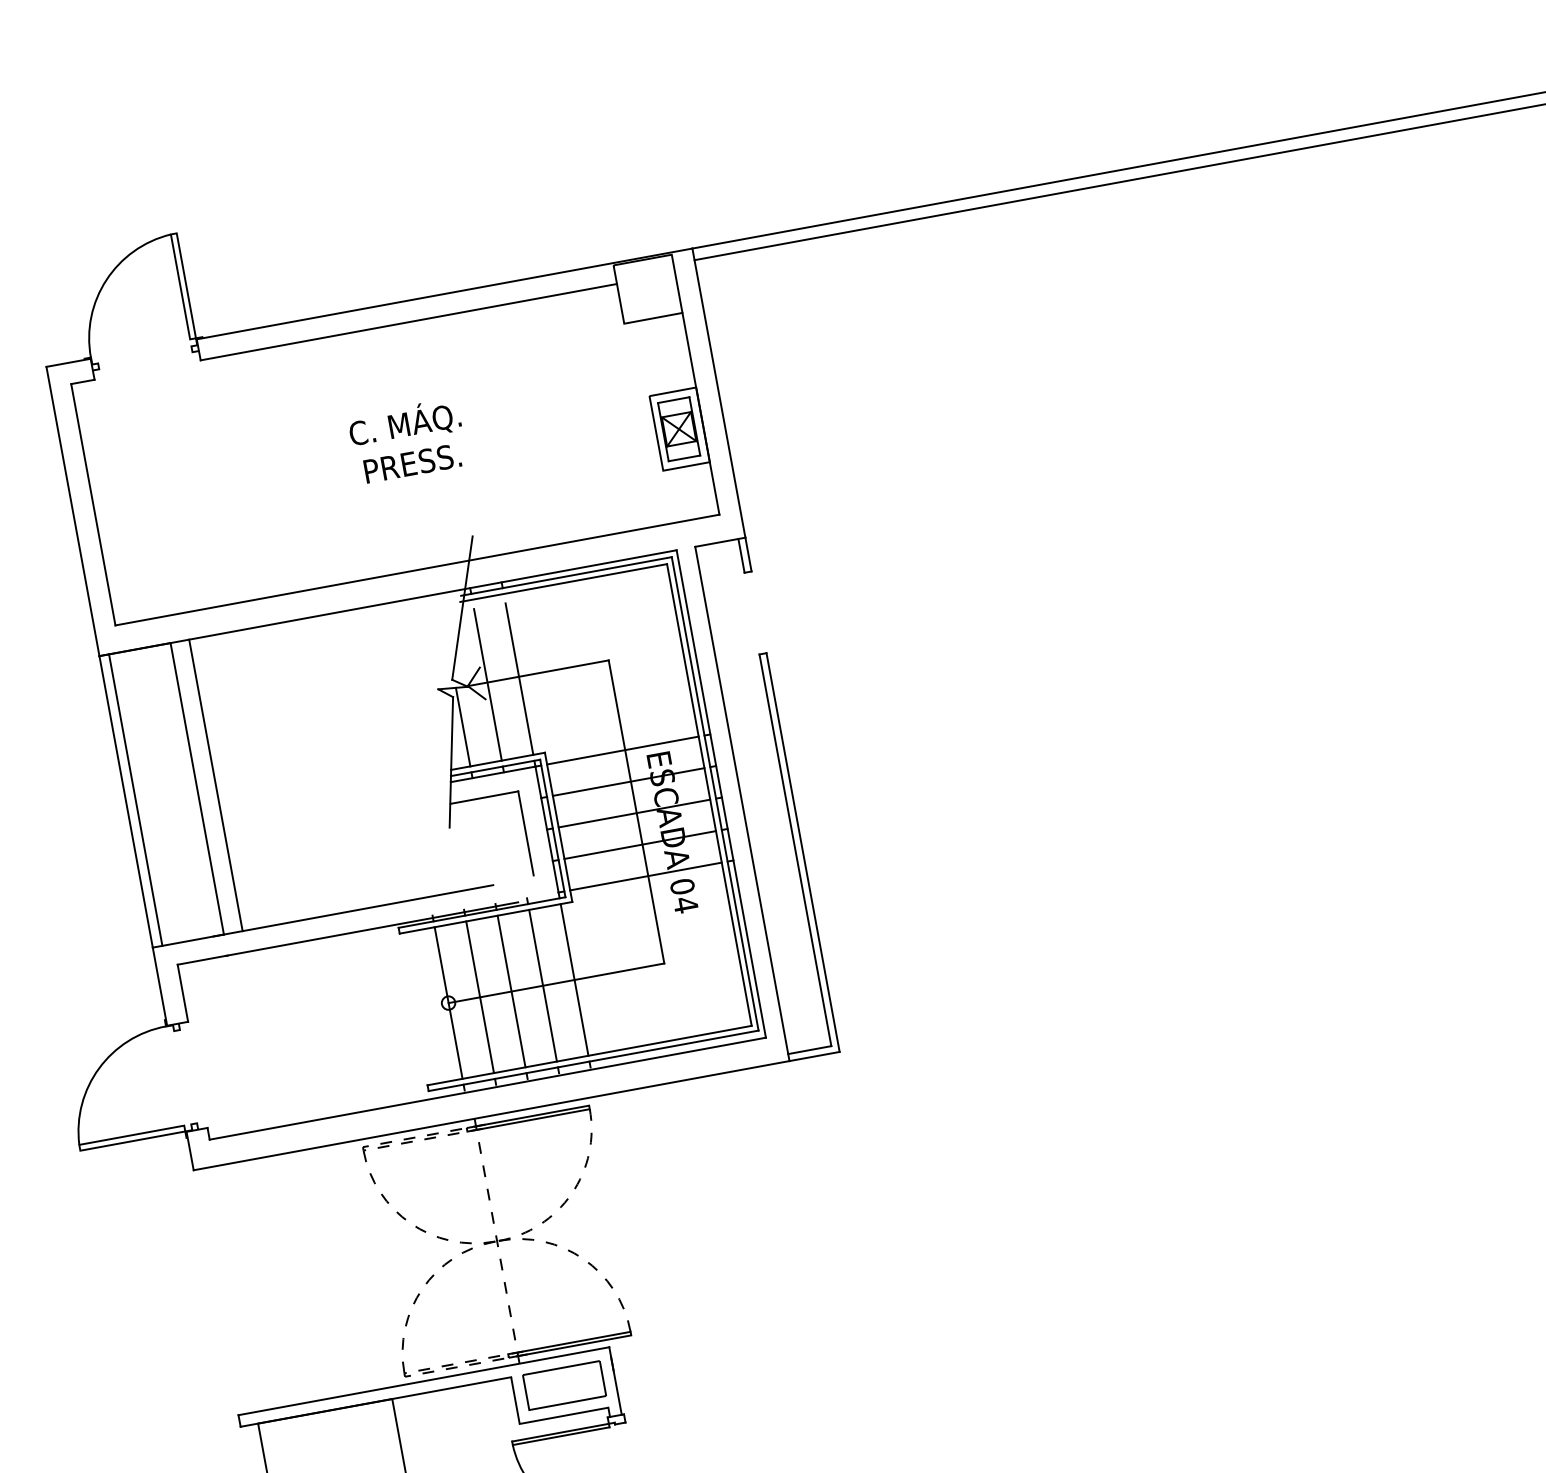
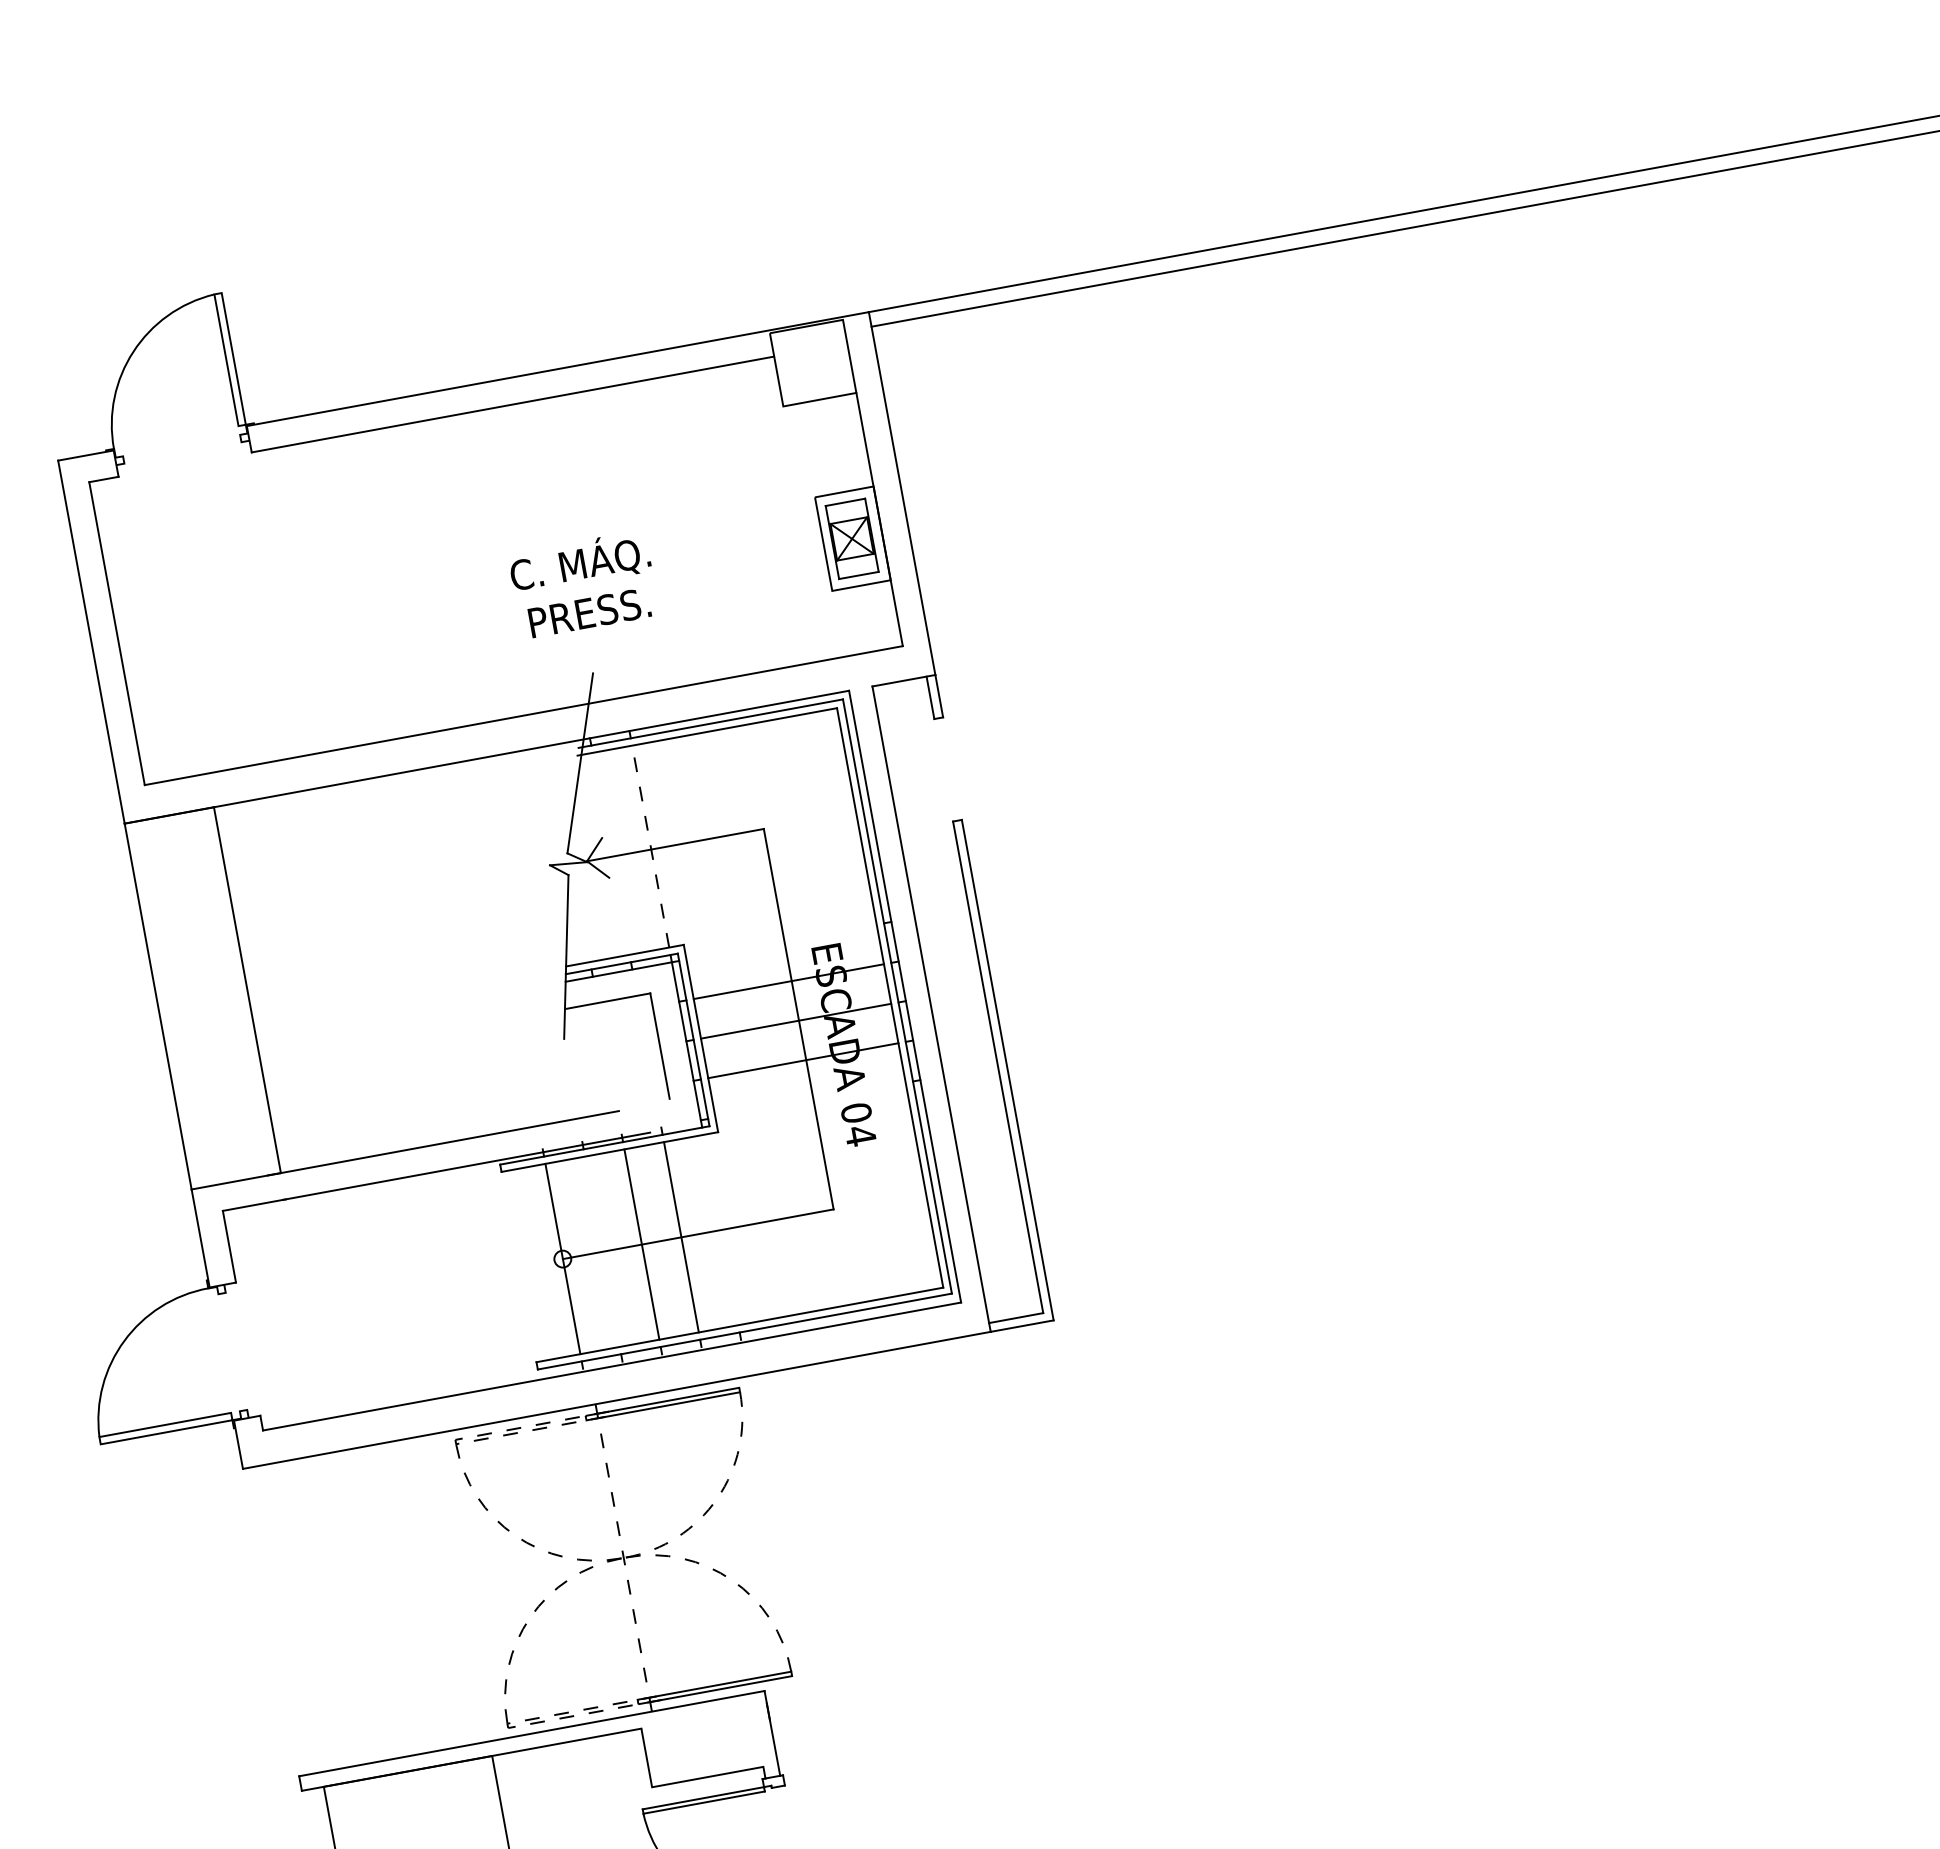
text: (406, 443) -> (581, 587), moved
line: (519, 679) -> (651, 852), solid -> dashed
line: (487, 684) -> (611, 859), removed
line: (463, 726) -> (581, 912), removed
line: (622, 750) -> (781, 941), removed
line: (215, 785) -> (270, 985), removed
line: (135, 800) -> (169, 1004), removed
line: (645, 875) -> (810, 1099), removed
line: (574, 979) -> (720, 1229), removed
line: (480, 997) -> (602, 1251), removed
part: (564, 1385) -> (708, 1738), removed

